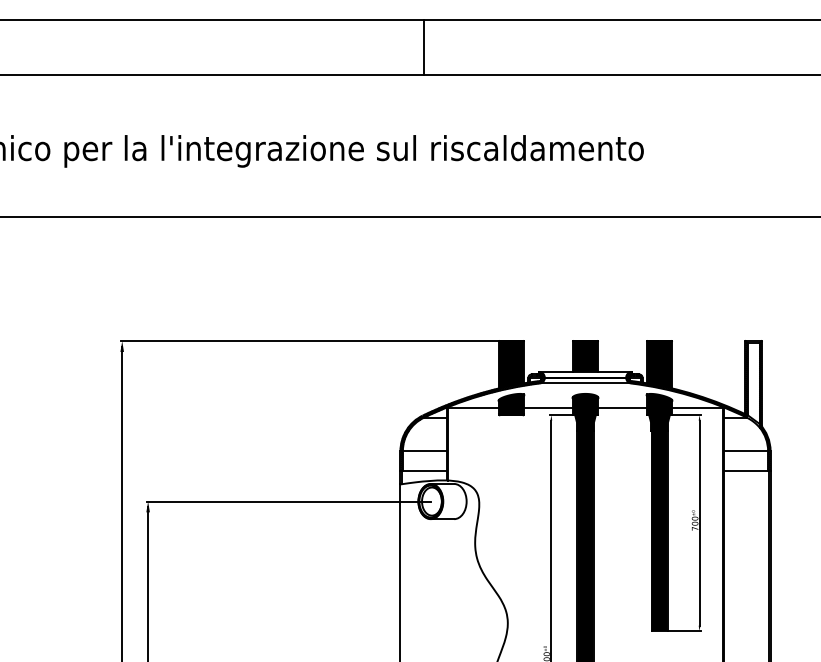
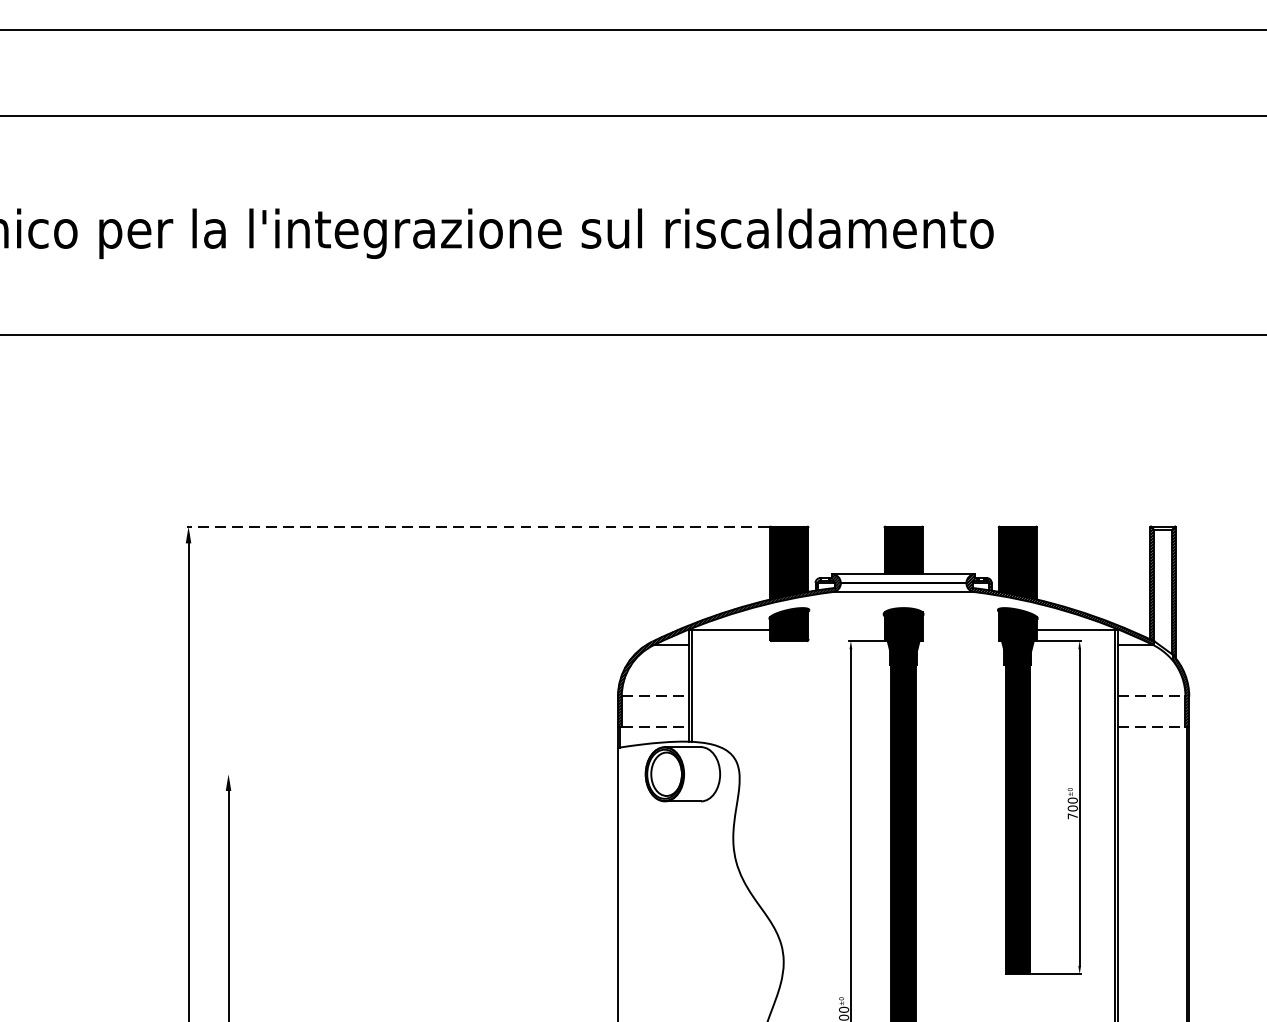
line: (423, 47) -> (653, 73), removed
line: (309, 341) -> (477, 527), solid -> dashed
line: (548, 407) -> (846, 629), removed
line: (622, 407) -> (960, 629), removed
line: (424, 451) -> (655, 696), solid -> dashed
line: (746, 451) -> (1152, 696), solid -> dashed
line: (424, 470) -> (655, 726), solid -> dashed
line: (746, 470) -> (1152, 726), solid -> dashed
line: (288, 501) -> (445, 774), removed

